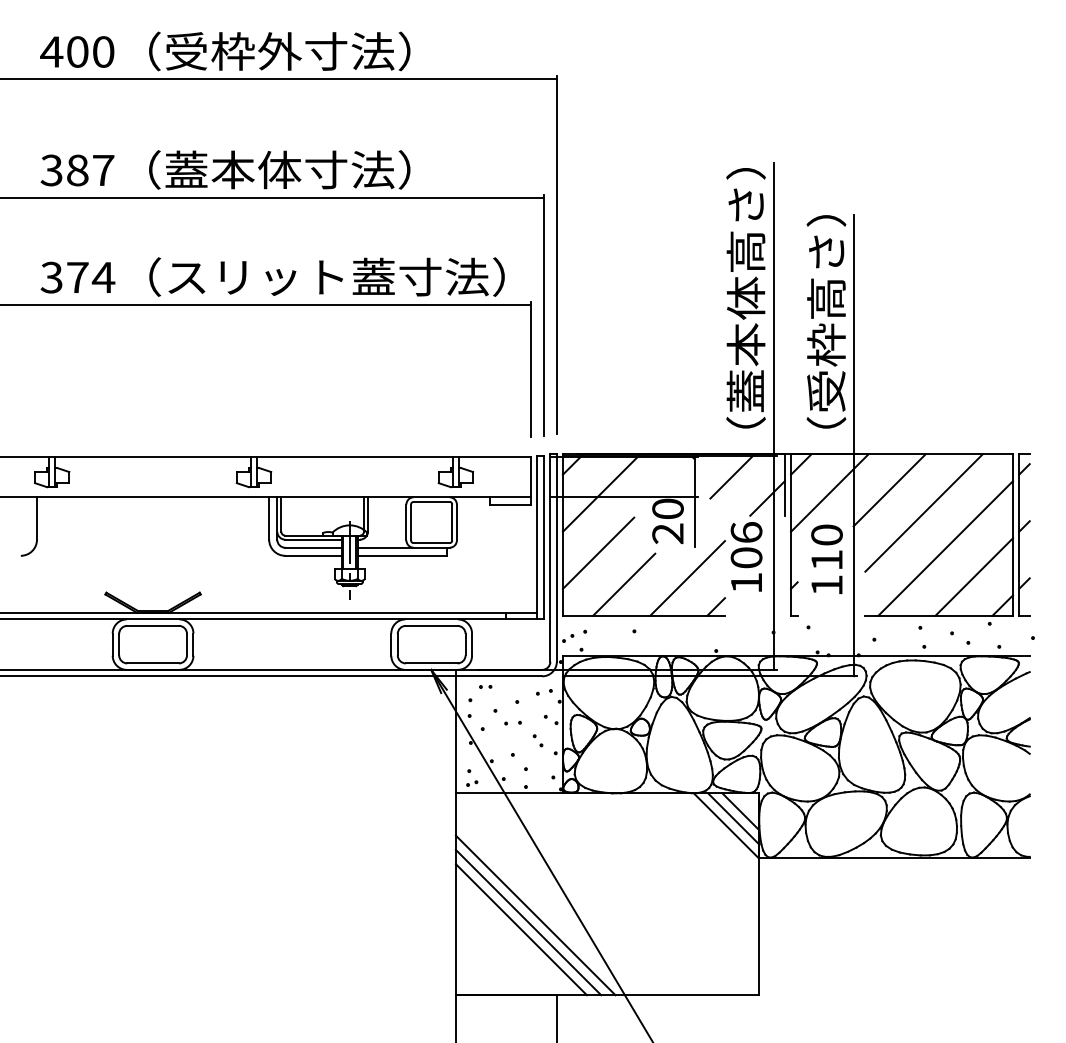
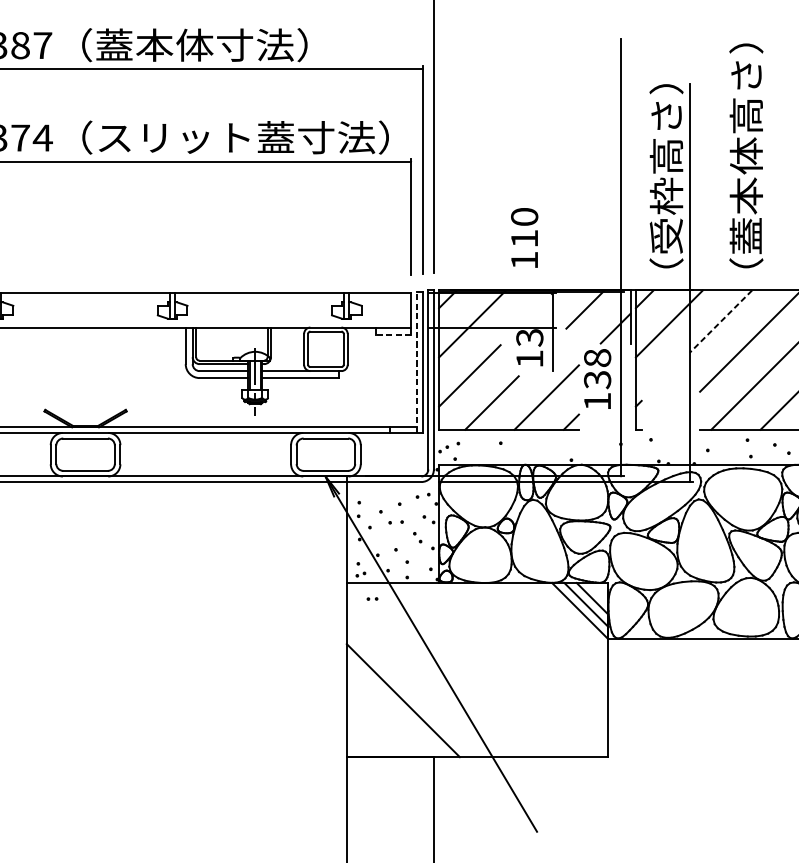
text: (745, 298) -> (745, 156), moved
line: (889, 490) -> (720, 321), solid -> dashed
line: (509, 505) -> (393, 334), solid -> dashed
text: (667, 521) -> (529, 348), 20 -> 13
line: (537, 537) -> (417, 362), solid -> dashed
text: (746, 545) -> (597, 369), 106 -> 138
text: (826, 558) -> (524, 237), moved
part: (485, 686) -> (372, 598), moved
line: (535, 915) -> (415, 688), removed
line: (528, 922) -> (409, 694), removed

